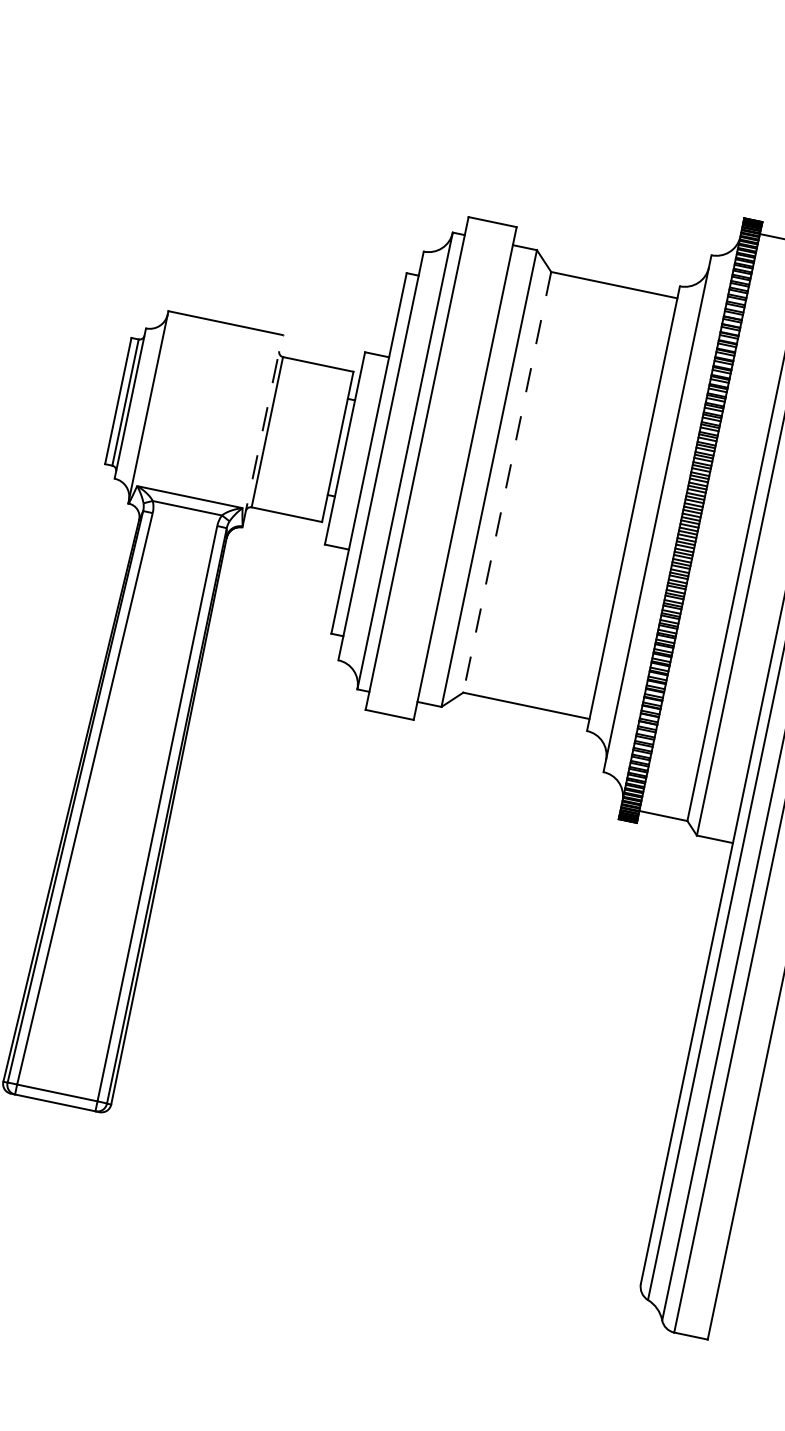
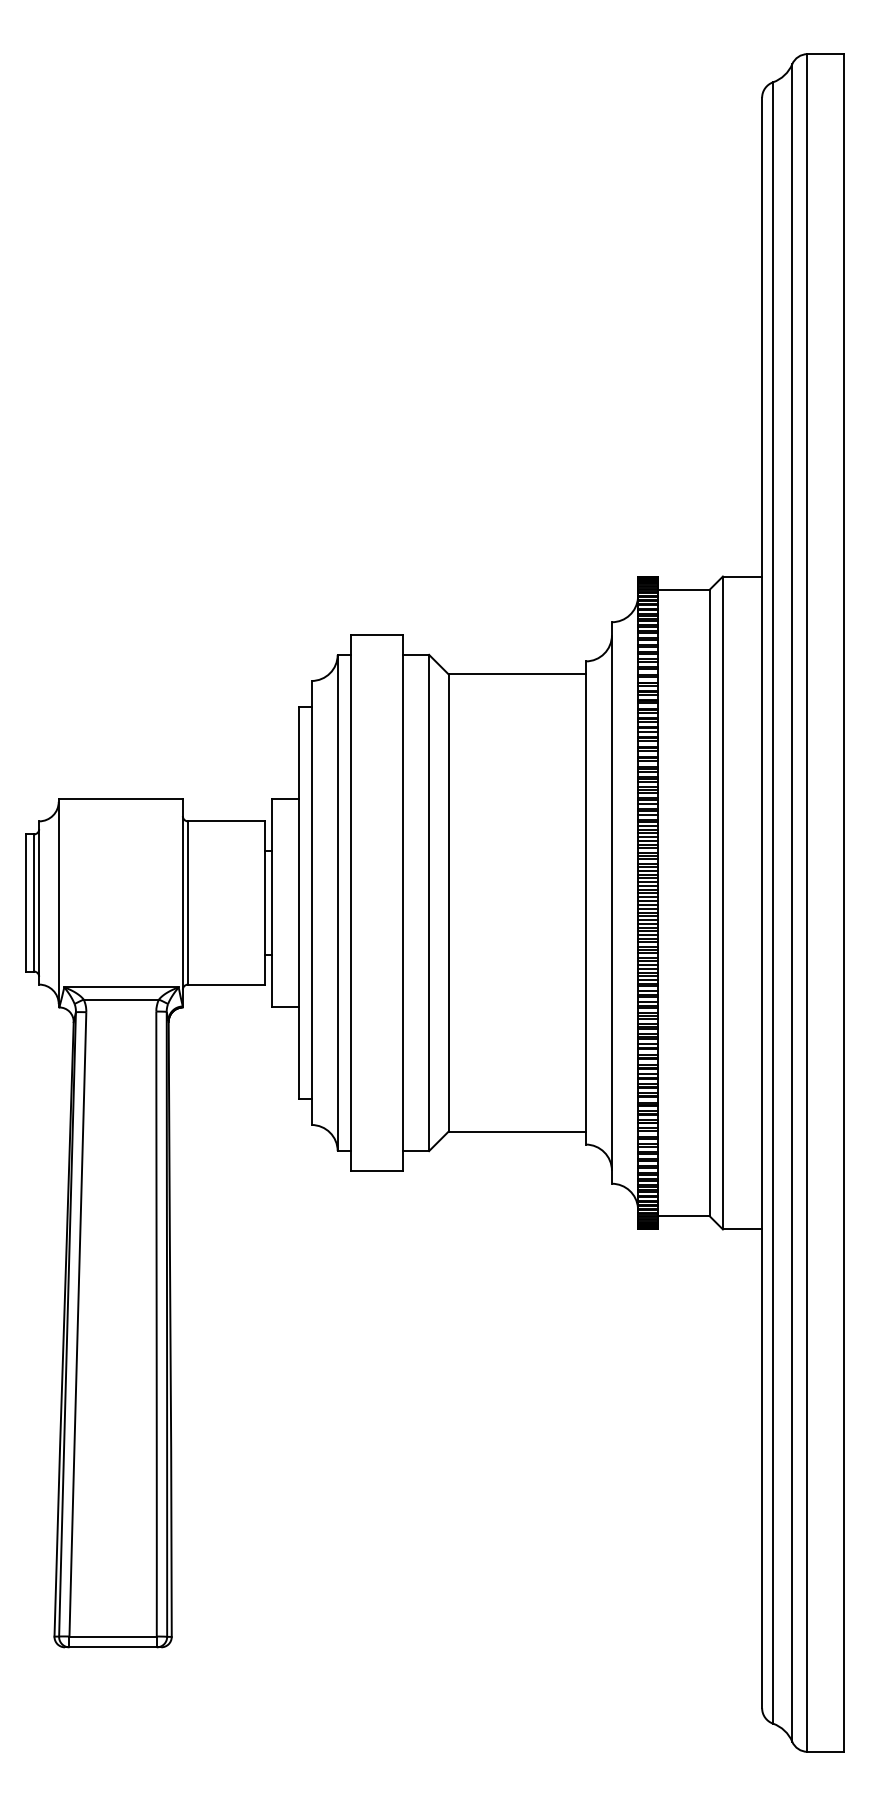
line: (262, 430) -> (182, 902), dashed -> solid
line: (507, 481) -> (448, 902), dashed -> solid

